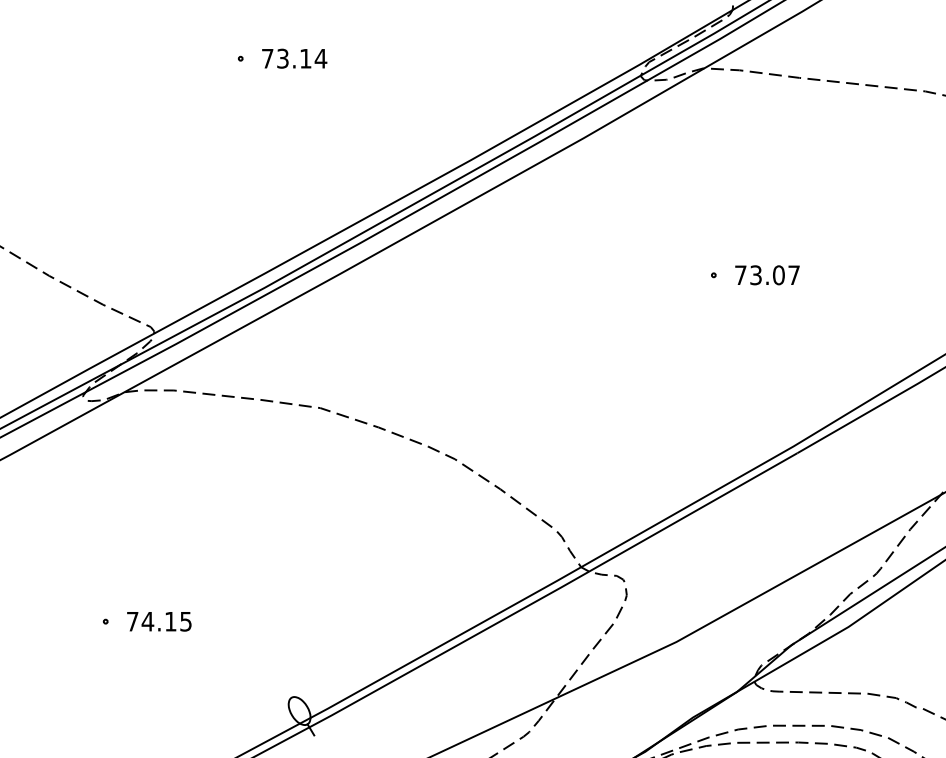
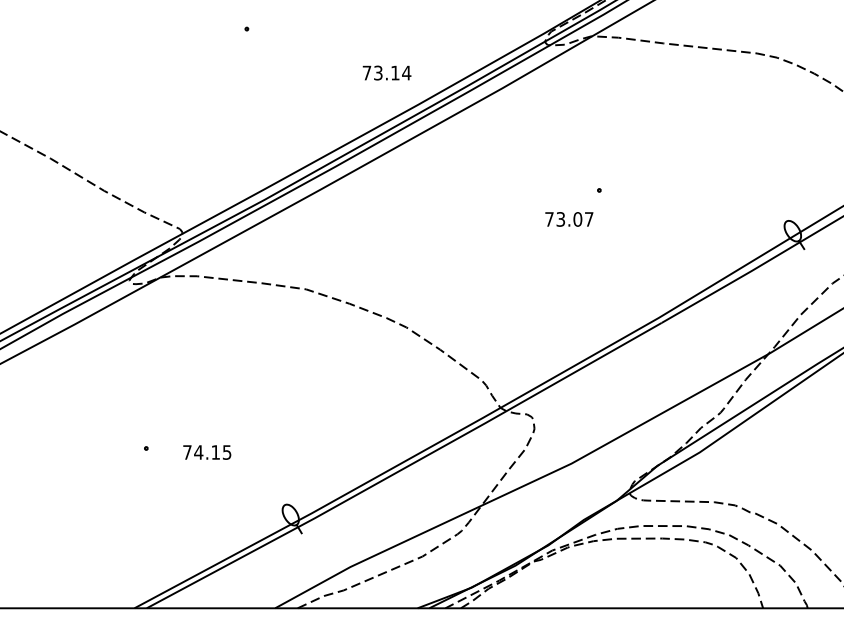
text: (293, 57) -> (386, 72), moved
text: (767, 275) -> (569, 219), moved
text: (159, 621) -> (207, 452), moved

